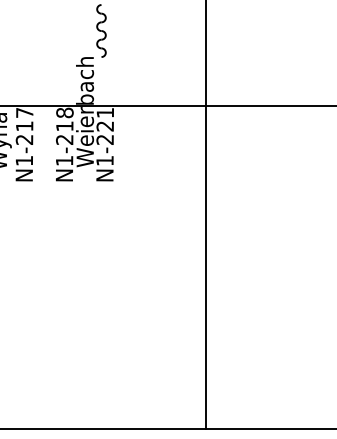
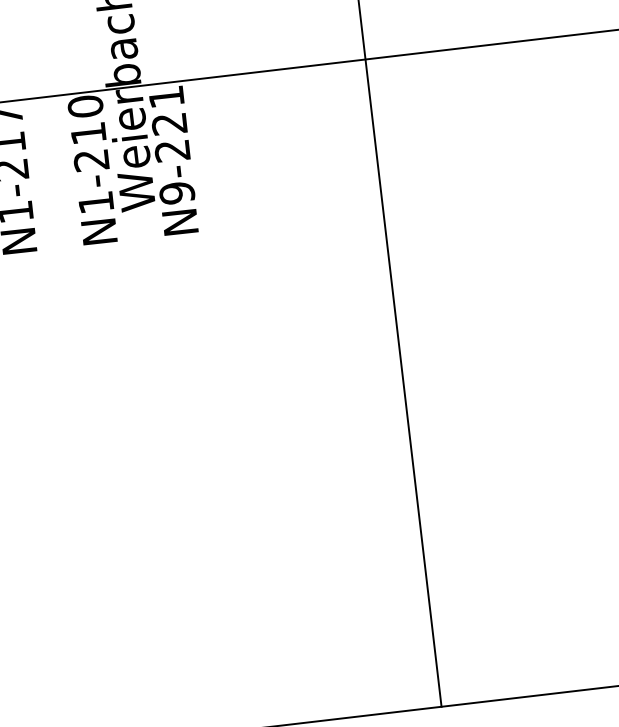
text: (64, 112) -> (84, 105), N1-218 -> N1-210
text: (104, 160) -> (175, 192), N1-221 -> N9-221

